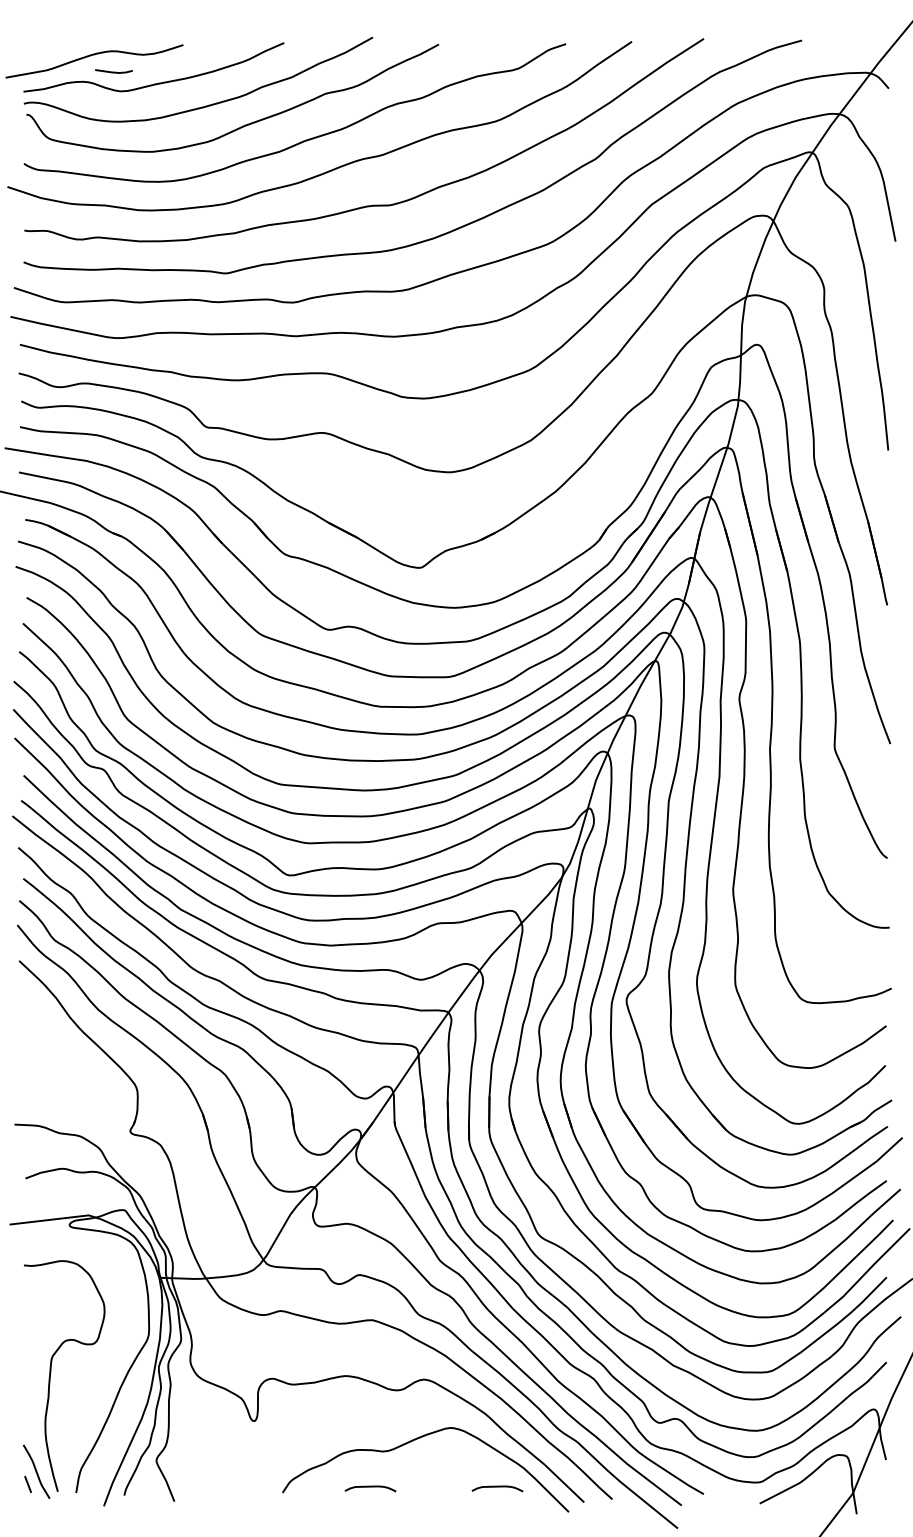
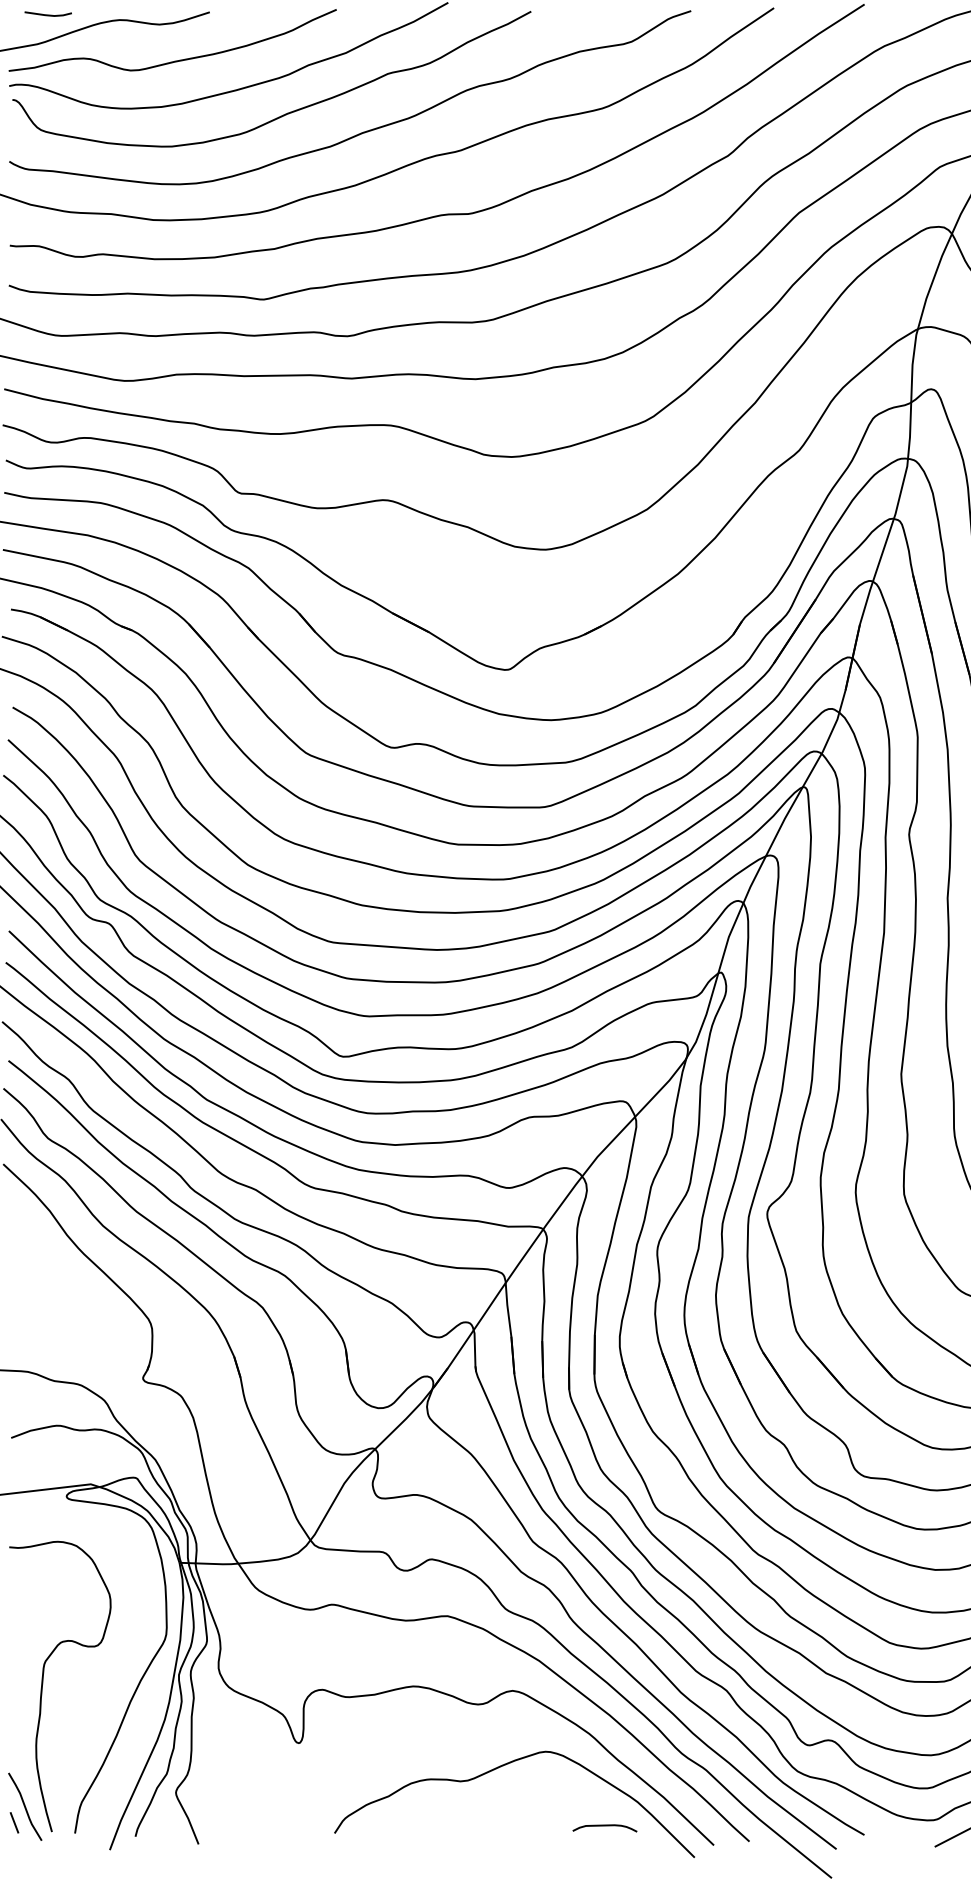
line: (113, 71) -> (47, 14), moved
curve: (370, 1487) -> (445, 1826), removed

